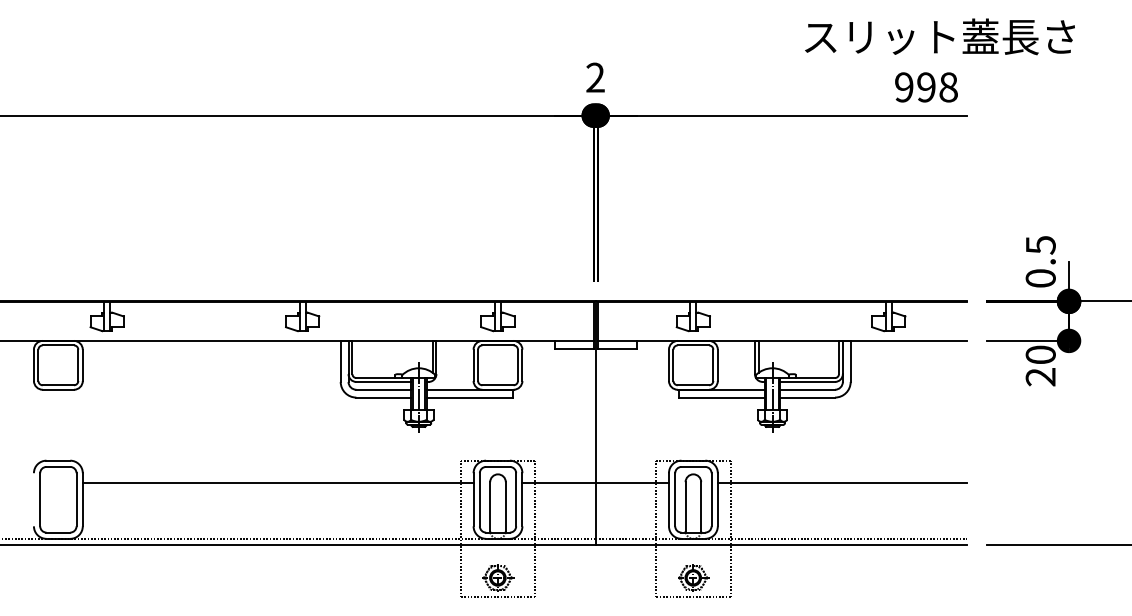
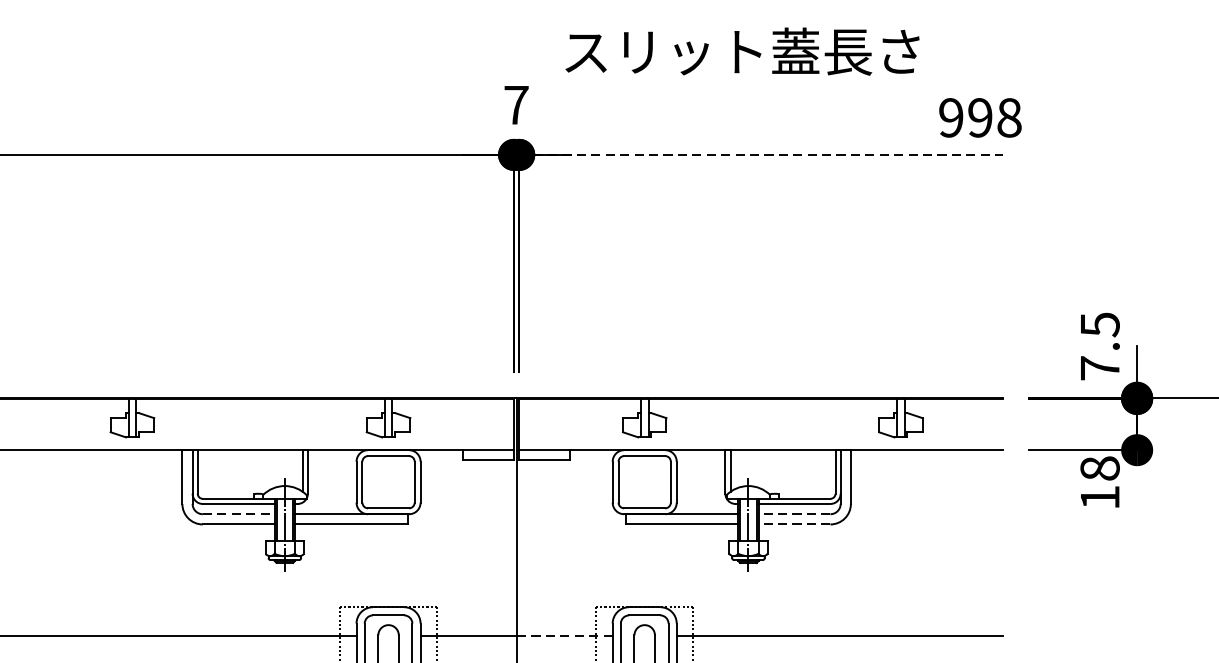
text: (939, 36) -> (741, 51), moved
text: (595, 77) -> (516, 104), 2 -> 7
text: (926, 87) -> (980, 117), moved
line: (782, 115) -> (761, 154), solid -> dashed
text: (1040, 278) -> (1099, 368), 0.5 -> 7.5
text: (1040, 365) -> (1099, 482), 20 -> 18
line: (384, 389) -> (239, 513), solid -> dashed
line: (807, 389) -> (794, 513), solid -> dashed
line: (807, 397) -> (794, 524), solid -> dashed
line: (632, 482) -> (564, 635), solid -> dashed

